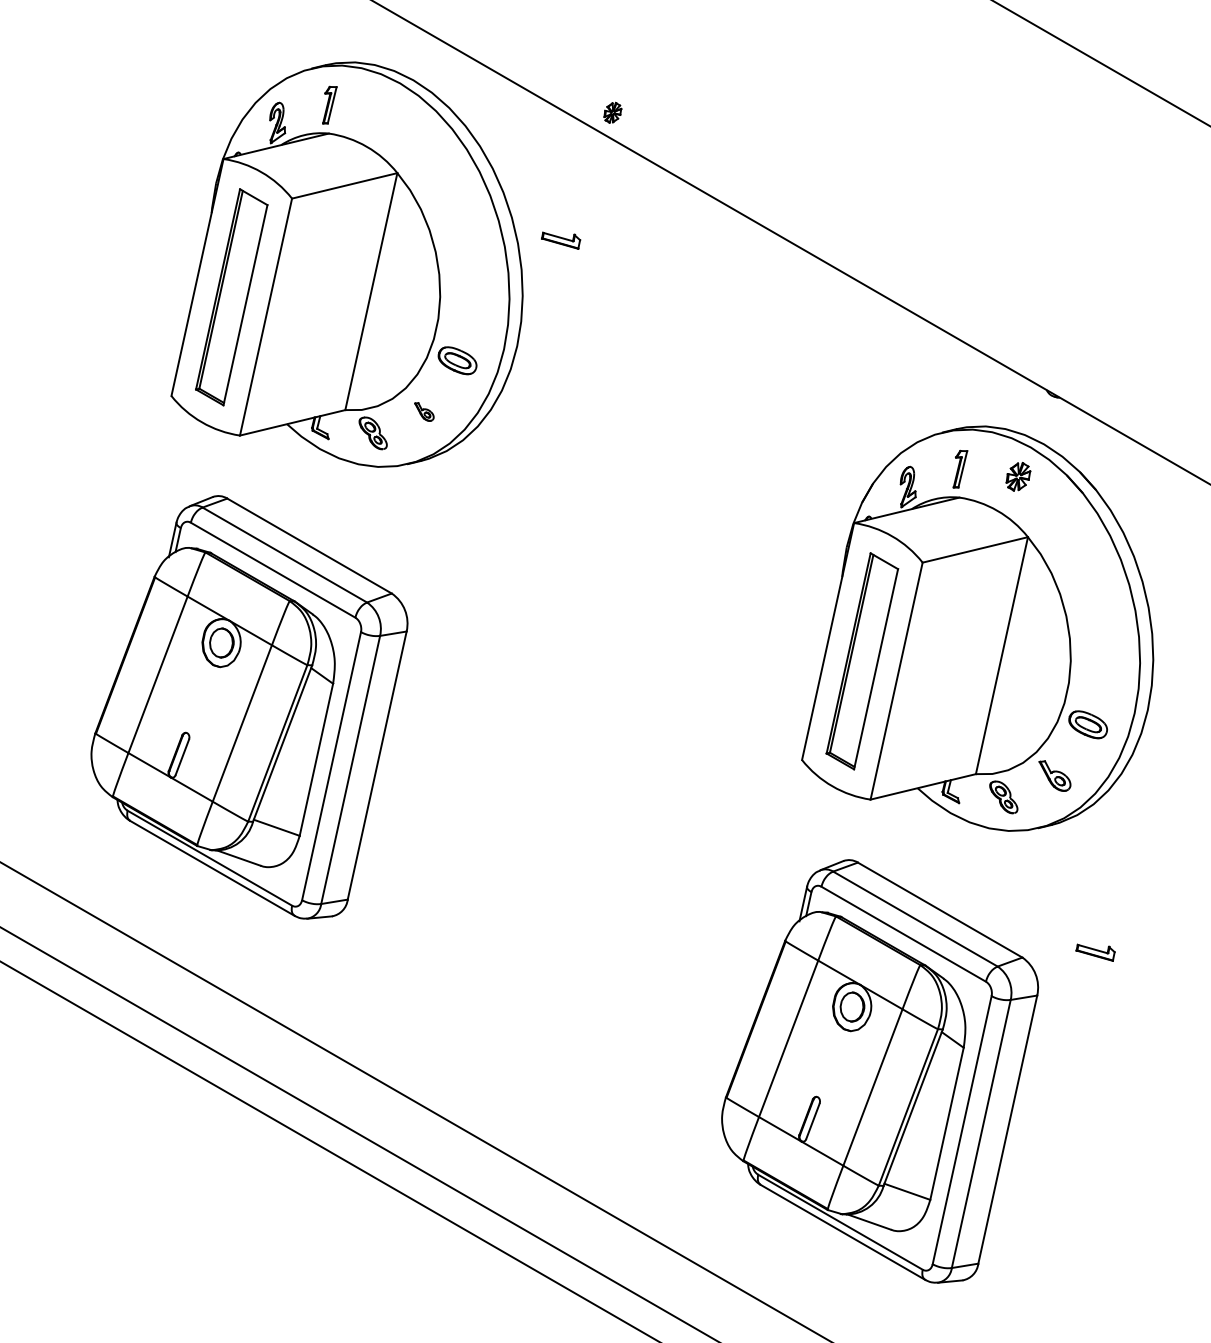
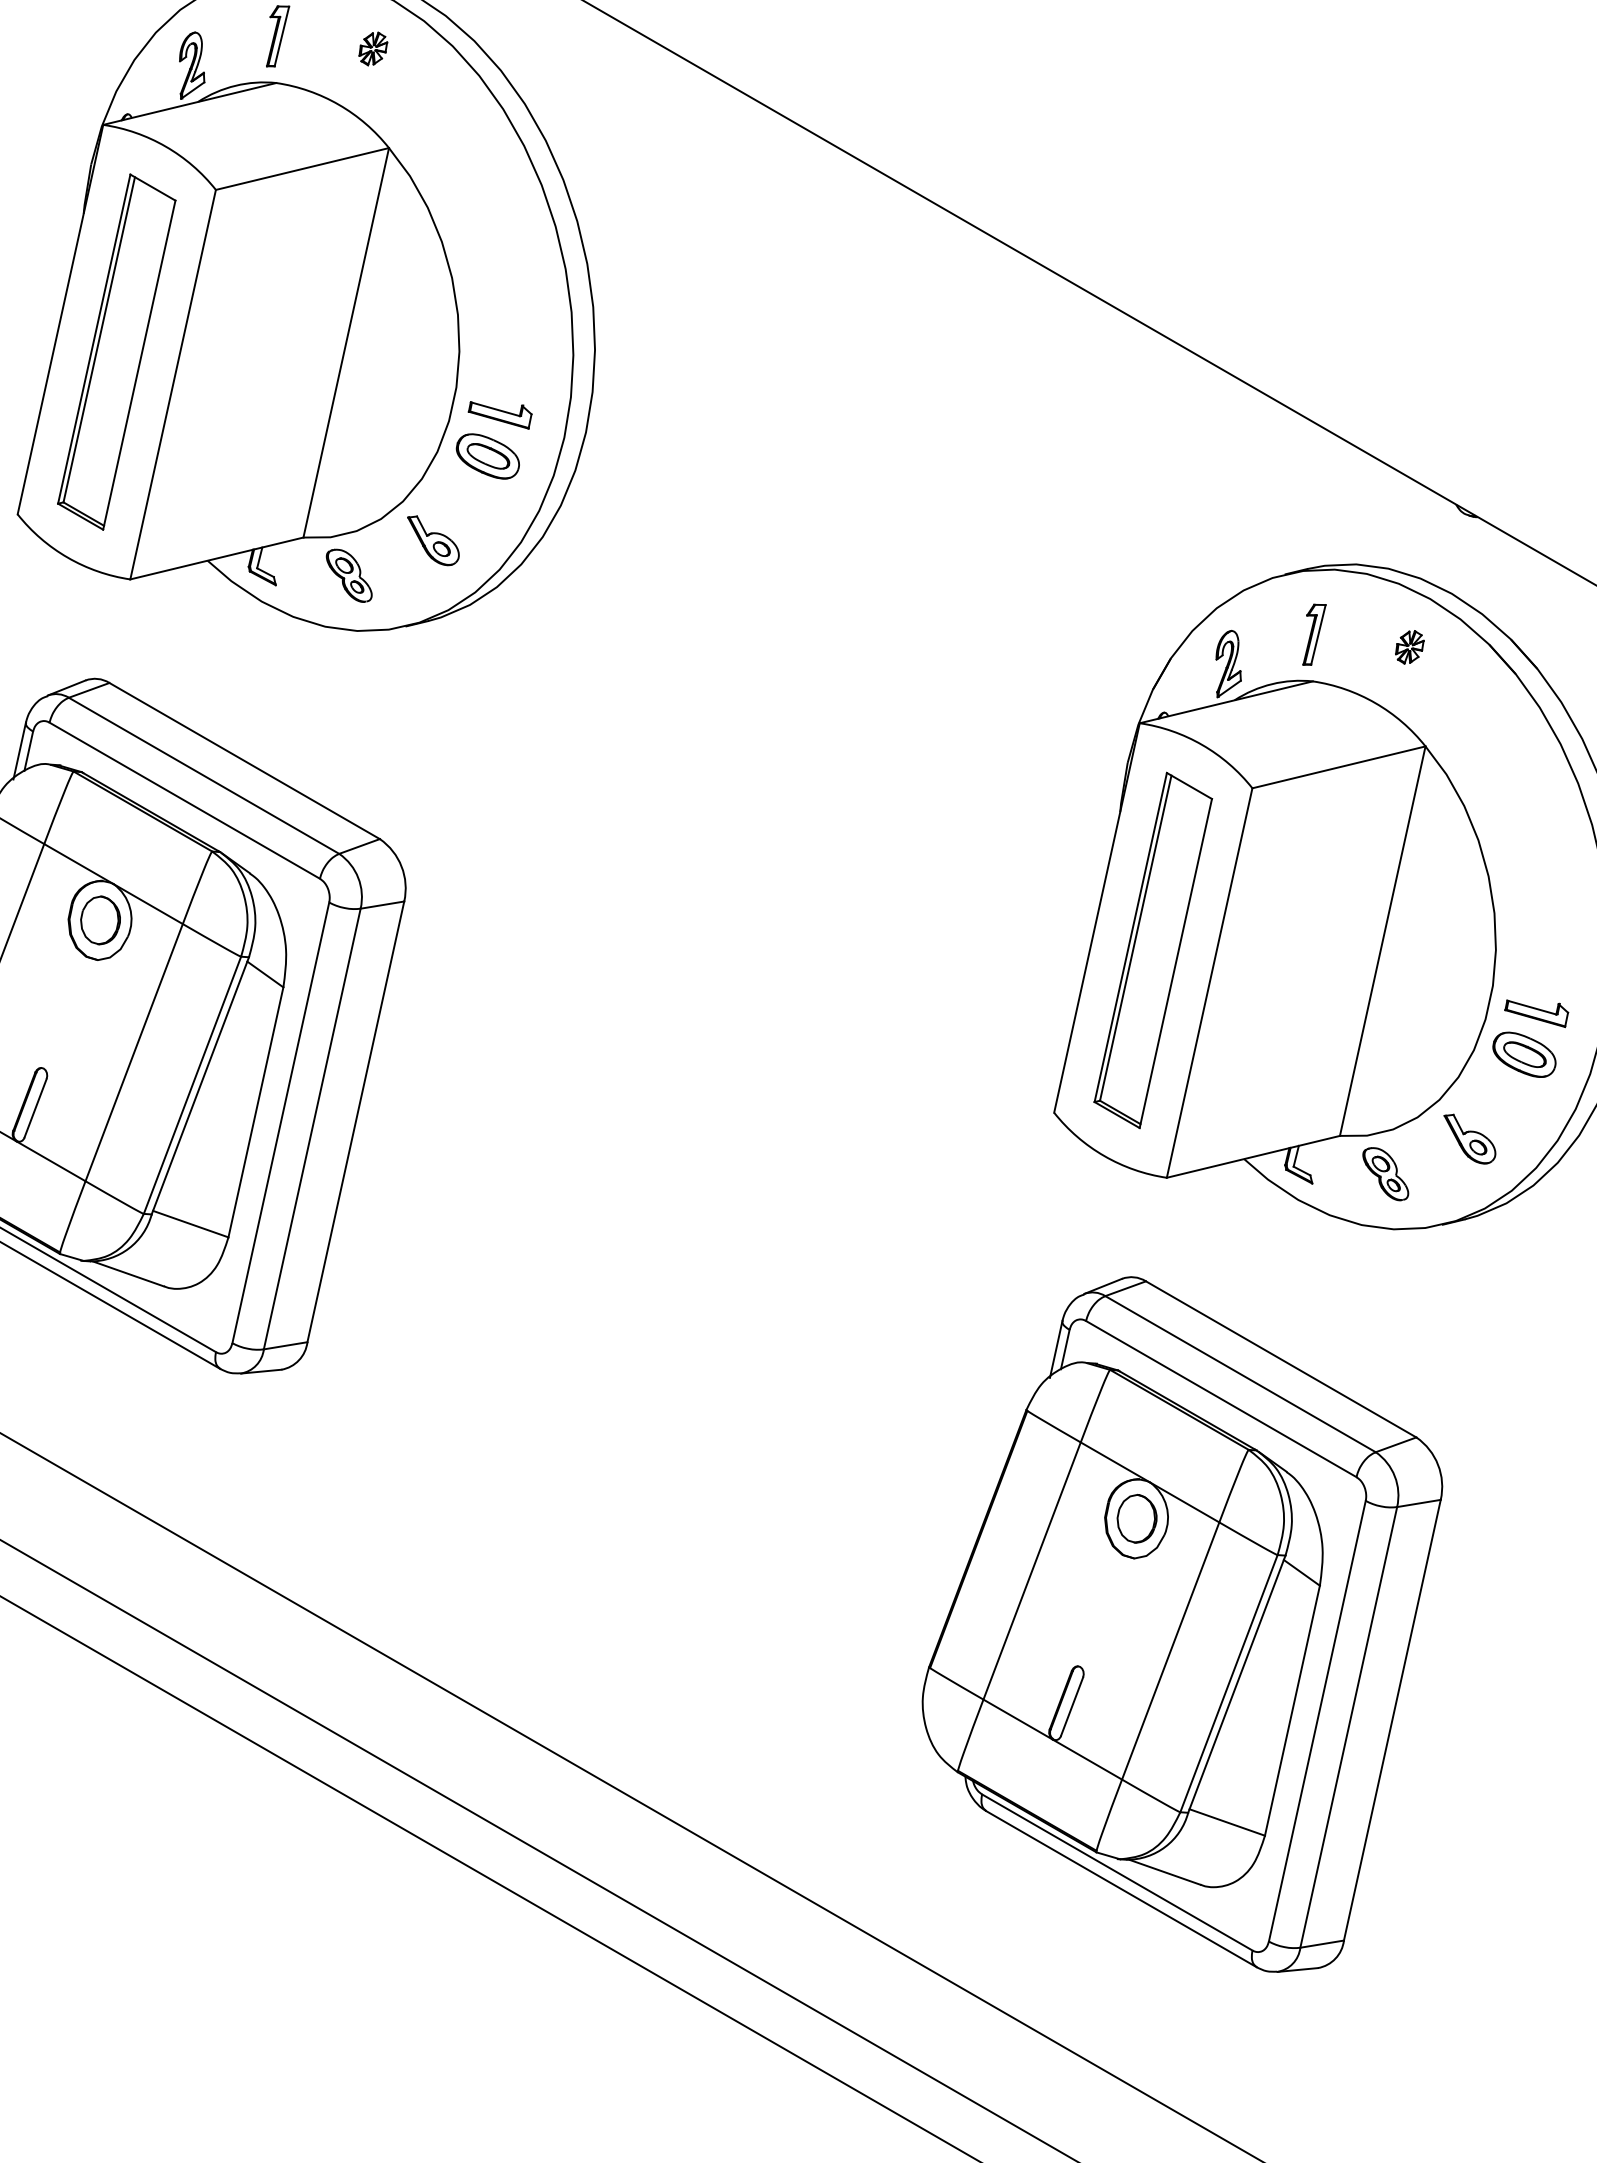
part: (612, 112) -> (372, 48), moved
part: (561, 240) -> (500, 414), moved
part: (424, 411) -> (433, 539), size x1.67
part: (1018, 476) -> (1409, 646), size x0.71
part: (1095, 952) -> (1536, 1013), moved

